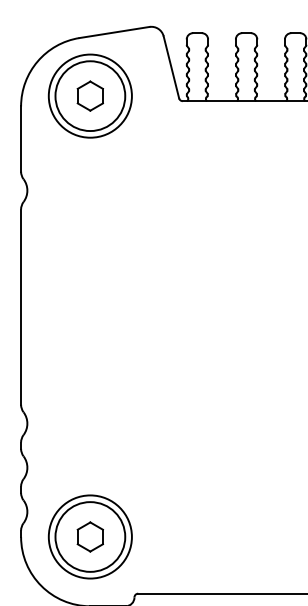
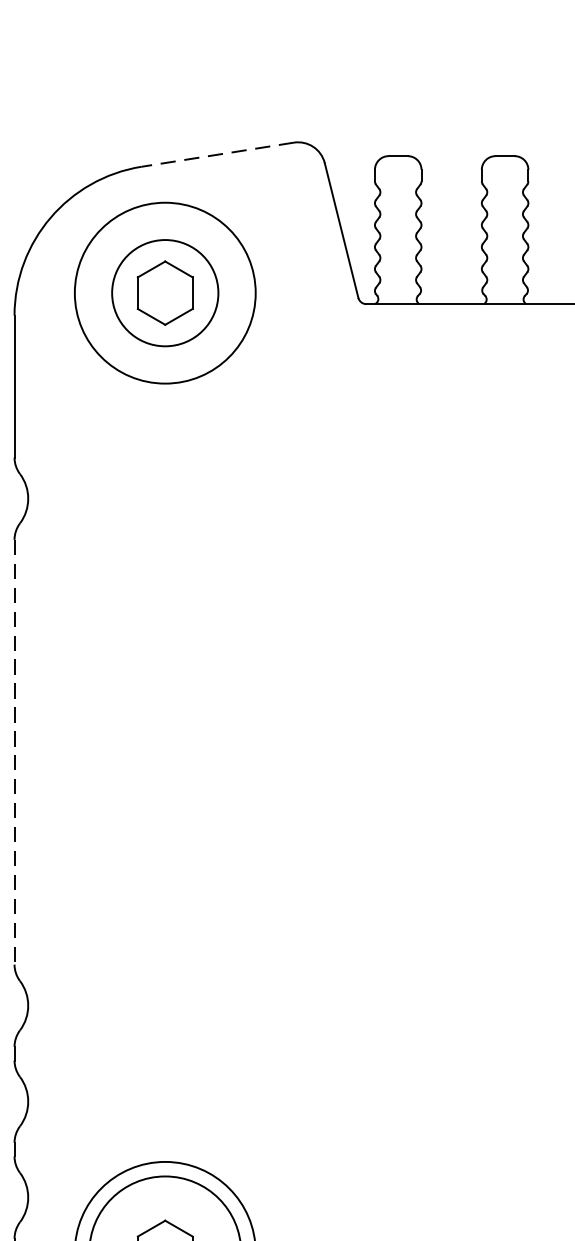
line: (114, 32) -> (217, 154), solid -> dashed
circle: (90, 96) -> (165, 293), size x0.7
line: (21, 307) -> (15, 753), solid -> dashed

